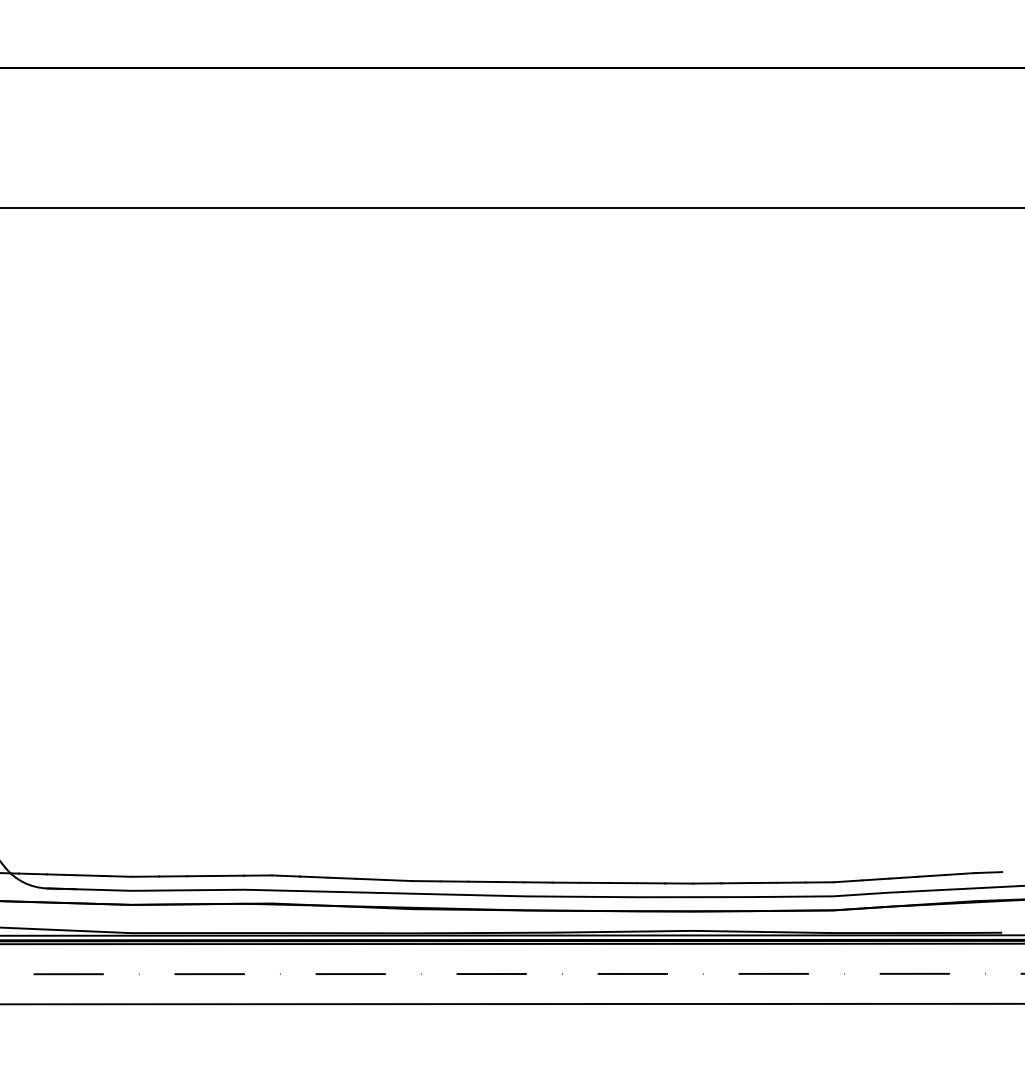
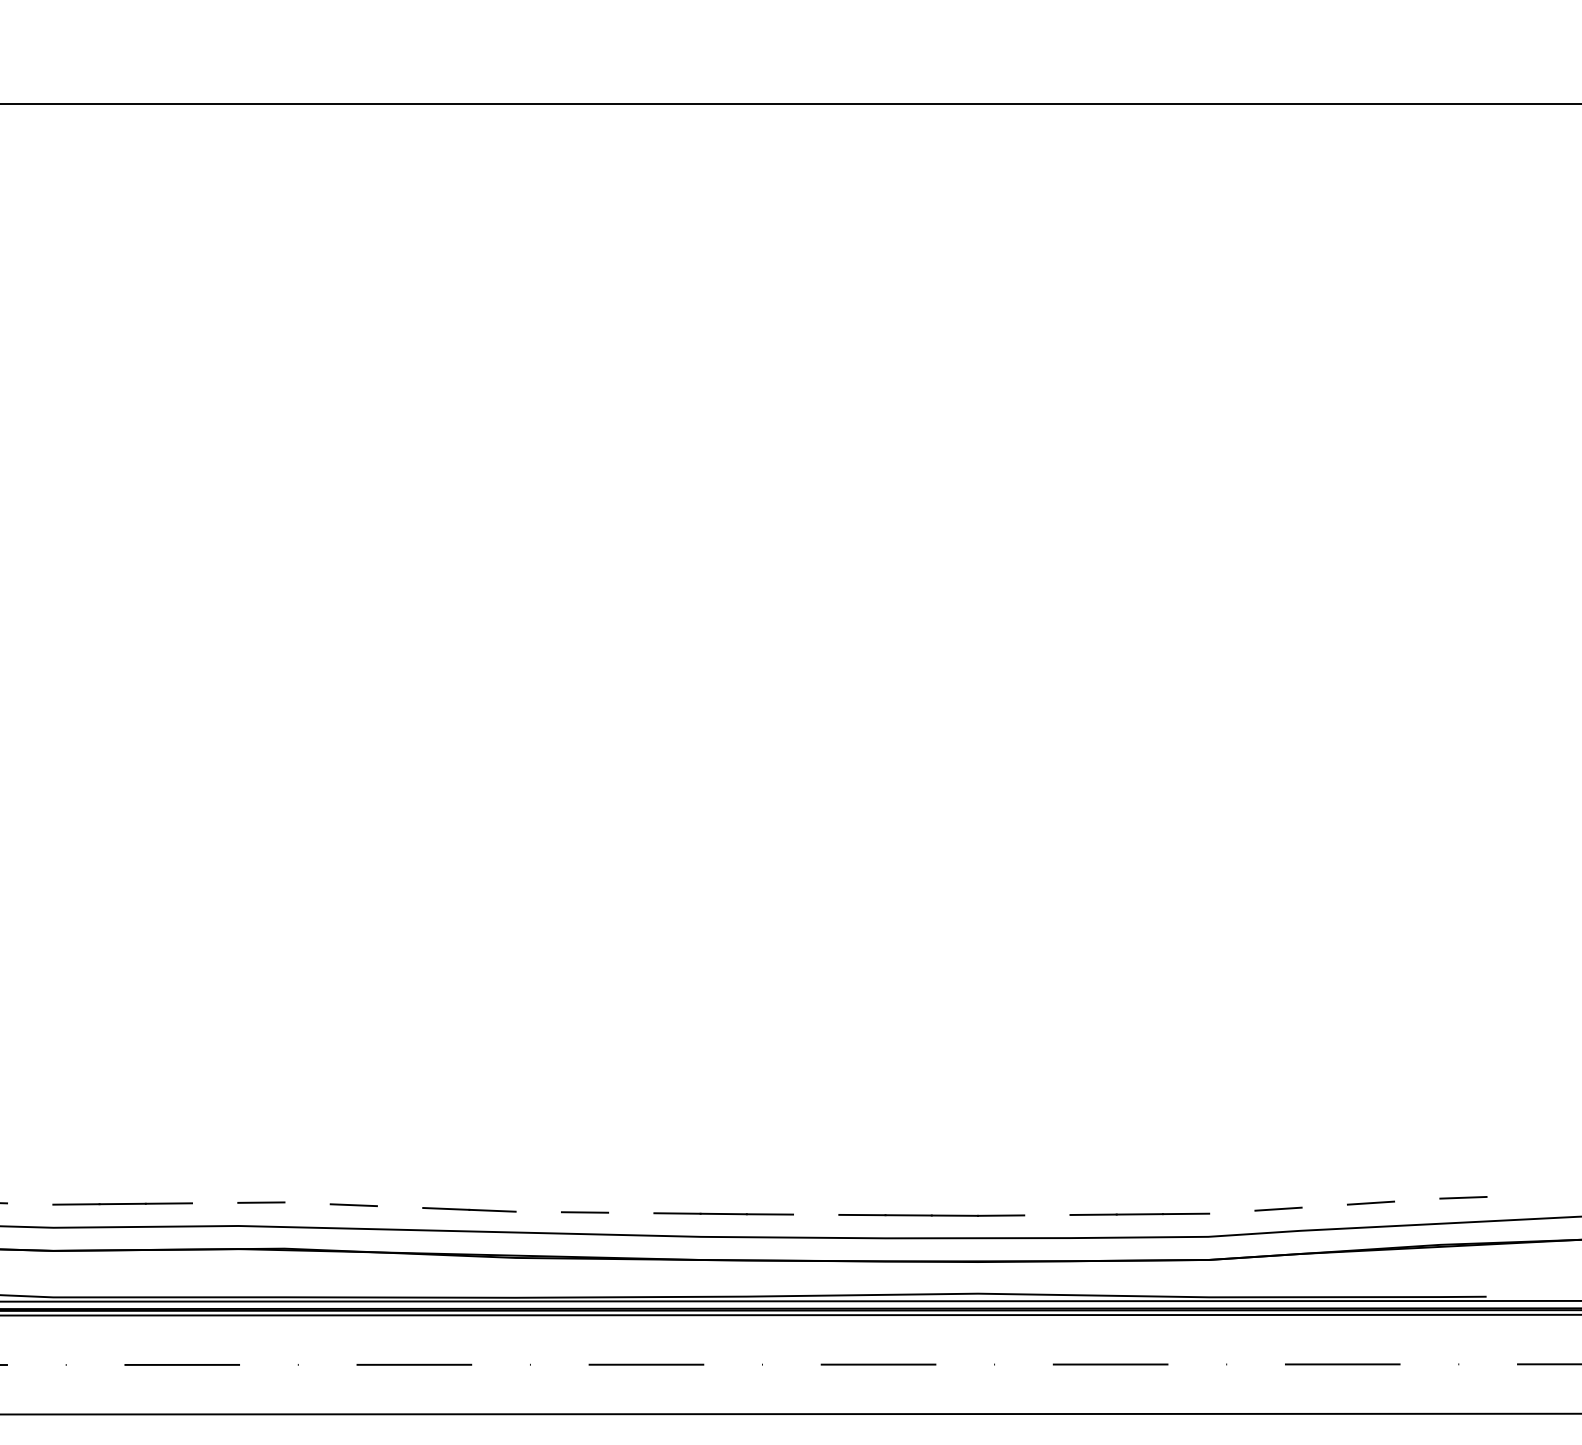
line: (960, 873) -> (1417, 1199), removed
line: (117, 875) -> (30, 1202), removed
line: (229, 875) -> (214, 1202), removed
line: (285, 875) -> (306, 1202), removed
line: (342, 877) -> (400, 1205), removed
line: (903, 877) -> (1324, 1205), removed
line: (426, 881) -> (539, 1212), removed
line: (482, 881) -> (631, 1212), removed
line: (847, 881) -> (1231, 1212), removed
line: (594, 882) -> (815, 1214), removed
line: (735, 883) -> (1047, 1215), removed

